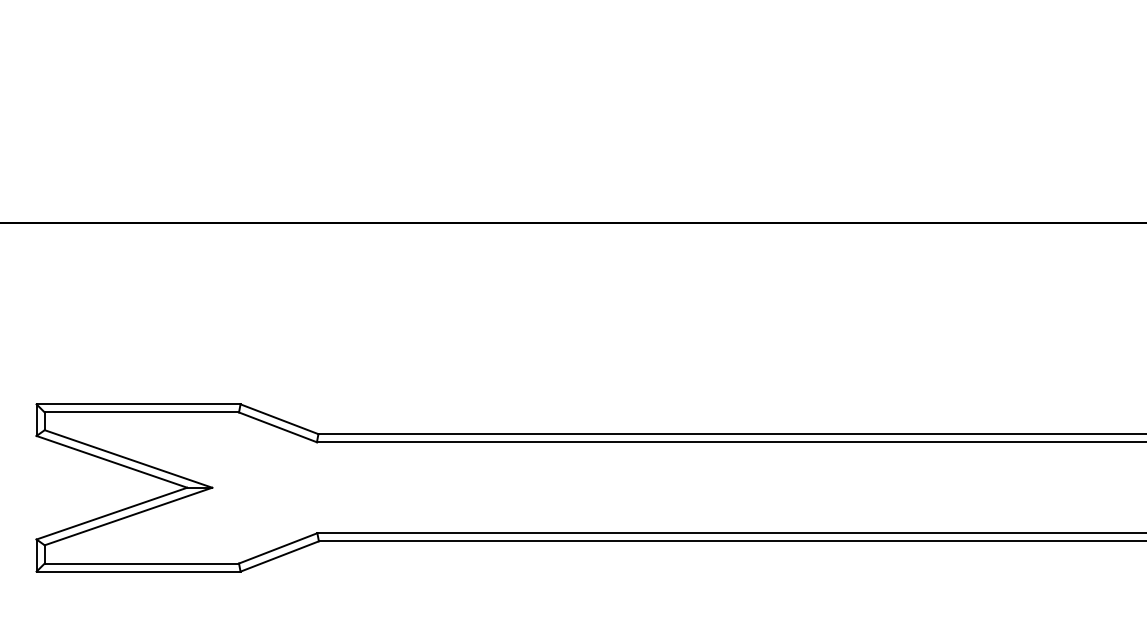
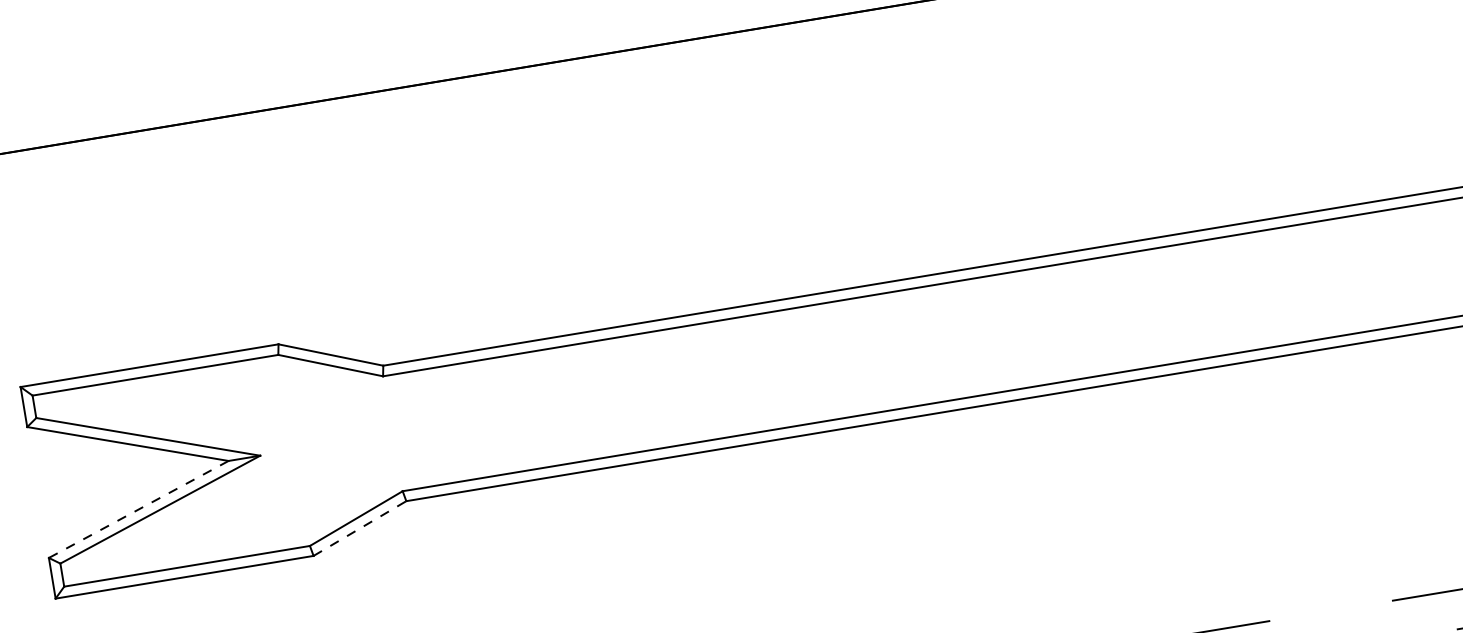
line: (111, 513) -> (138, 509), solid -> dashed
line: (280, 556) -> (360, 528), solid -> dashed

